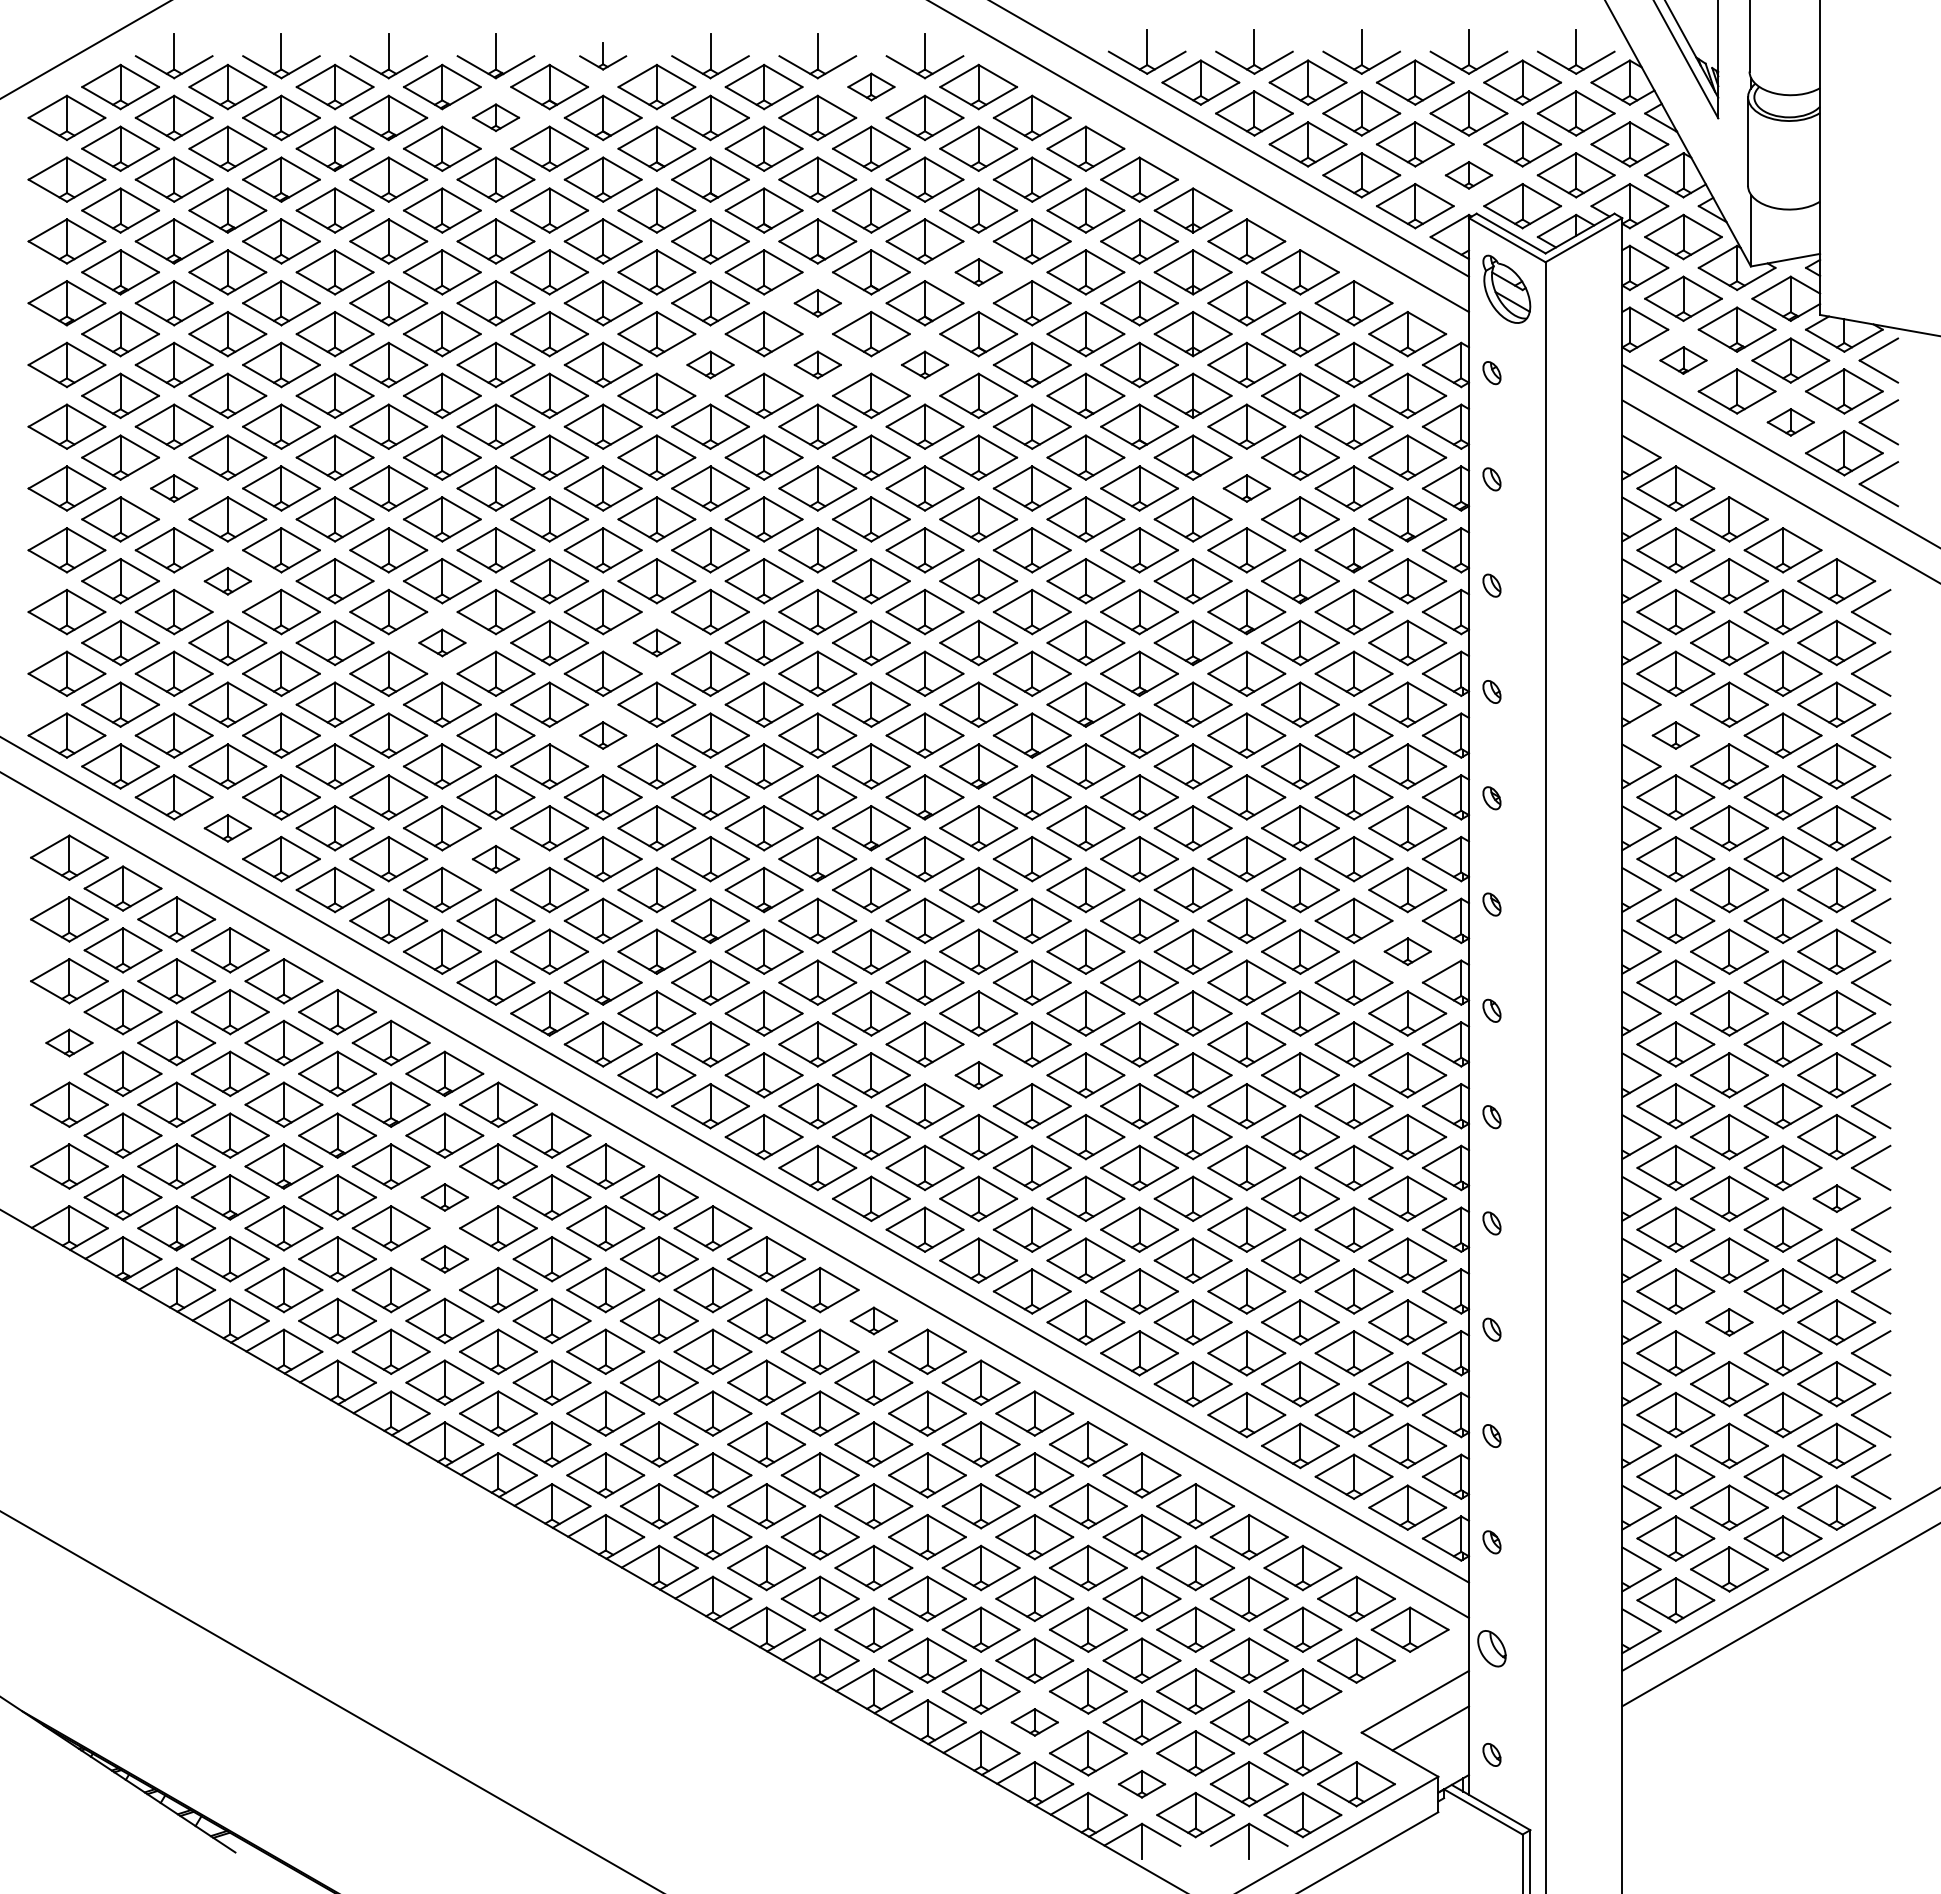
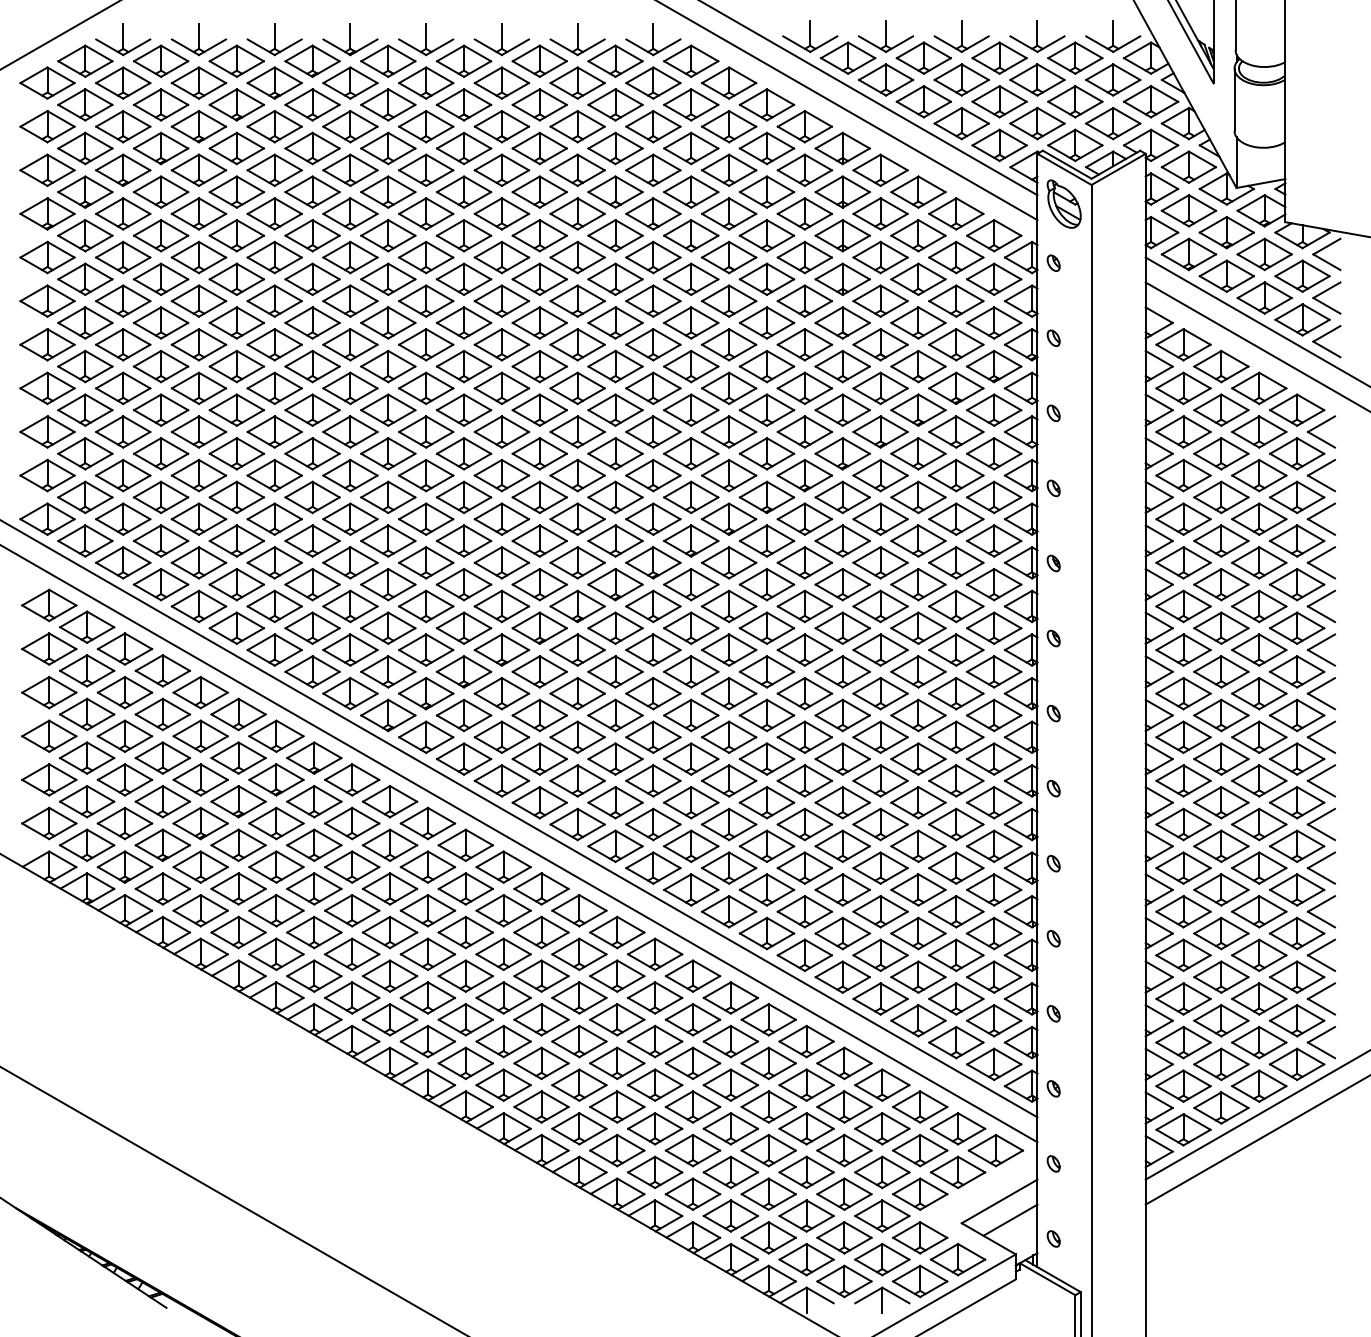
part: (602, 56) -> (425, 39), size x1.67
part: (871, 86) -> (615, 60), size x1.67
part: (495, 117) -> (350, 82), size x1.67
part: (1468, 175) -> (1037, 123), size x1.67
part: (978, 272) -> (691, 192), size x1.67
part: (817, 303) -> (577, 214), size x1.67
part: (1683, 360) -> (1188, 254), size x1.67
part: (710, 364) -> (501, 257), size x1.67
part: (817, 364) -> (577, 257), size x1.67
part: (924, 364) -> (653, 257), size x1.67
part: (1790, 422) -> (1264, 298), size x1.67
part: (173, 488) -> (122, 344), size x1.67
part: (1246, 488) -> (880, 344), size x1.67
part: (227, 581) -> (160, 410), size x1.67
part: (442, 642) -> (312, 453), size x1.67
part: (656, 642) -> (463, 453), size x1.67
part: (602, 735) -> (425, 519), size x1.67
part: (1675, 735) -> (1183, 519), size x1.67
part: (227, 828) -> (160, 584), size x1.67
part: (495, 859) -> (350, 606), size x1.67
part: (1407, 951) -> (994, 671), size x1.67
part: (69, 1042) -> (49, 735), size x1.67
part: (978, 1075) -> (691, 759), size x1.67
part: (444, 1197) -> (314, 845), size x1.67
part: (1836, 1198) -> (1296, 846), size x1.67
part: (444, 1259) -> (314, 889), size x1.67
part: (873, 1320) -> (617, 932), size x1.67
part: (1729, 1322) -> (1221, 933), size x1.67
part: (1491, 1648) -> (1053, 1163), size x0.62
part: (1034, 1722) -> (730, 1216), size x1.67
part: (1141, 1784) -> (806, 1259), size x1.67

